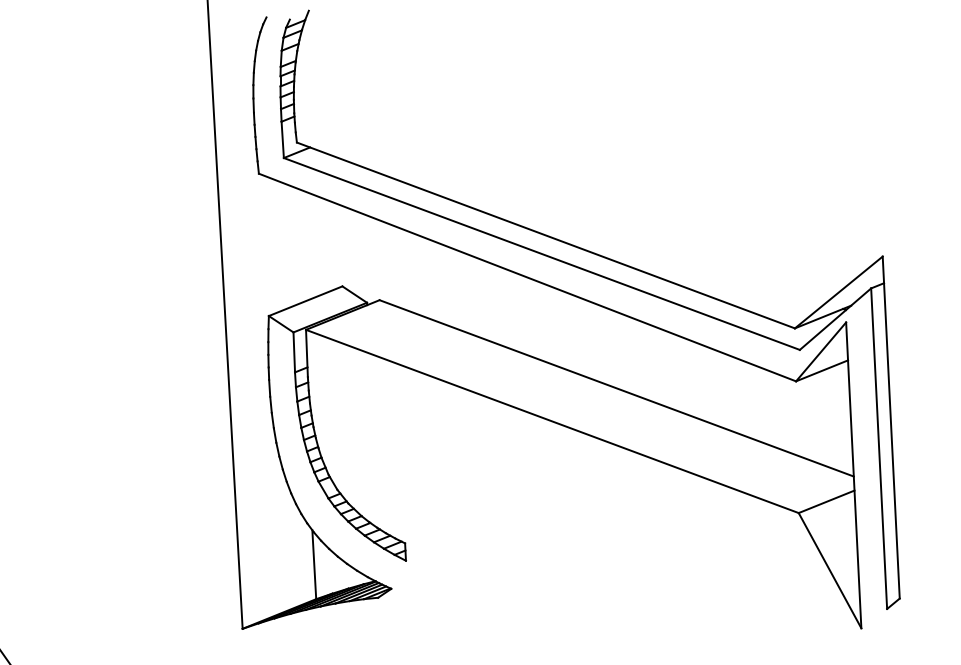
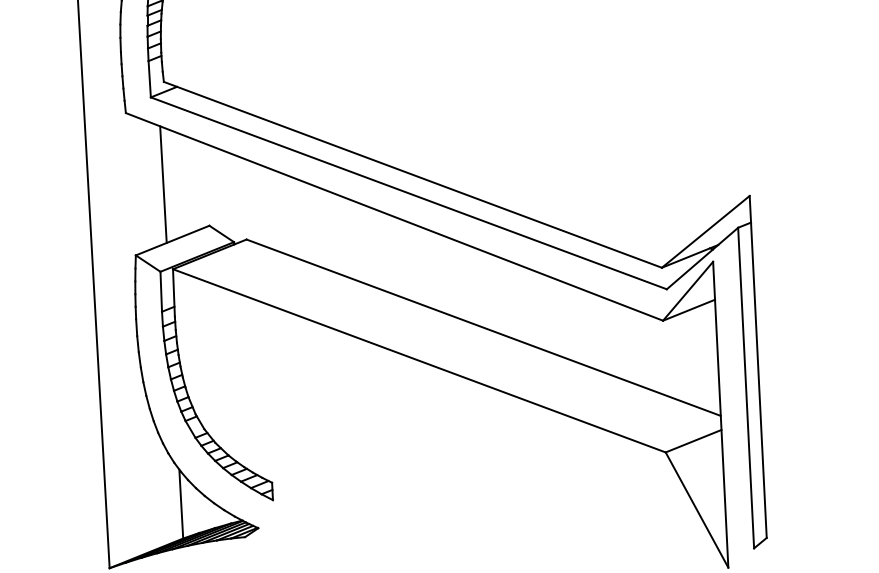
line: (296, 245) -> (163, 184), added

